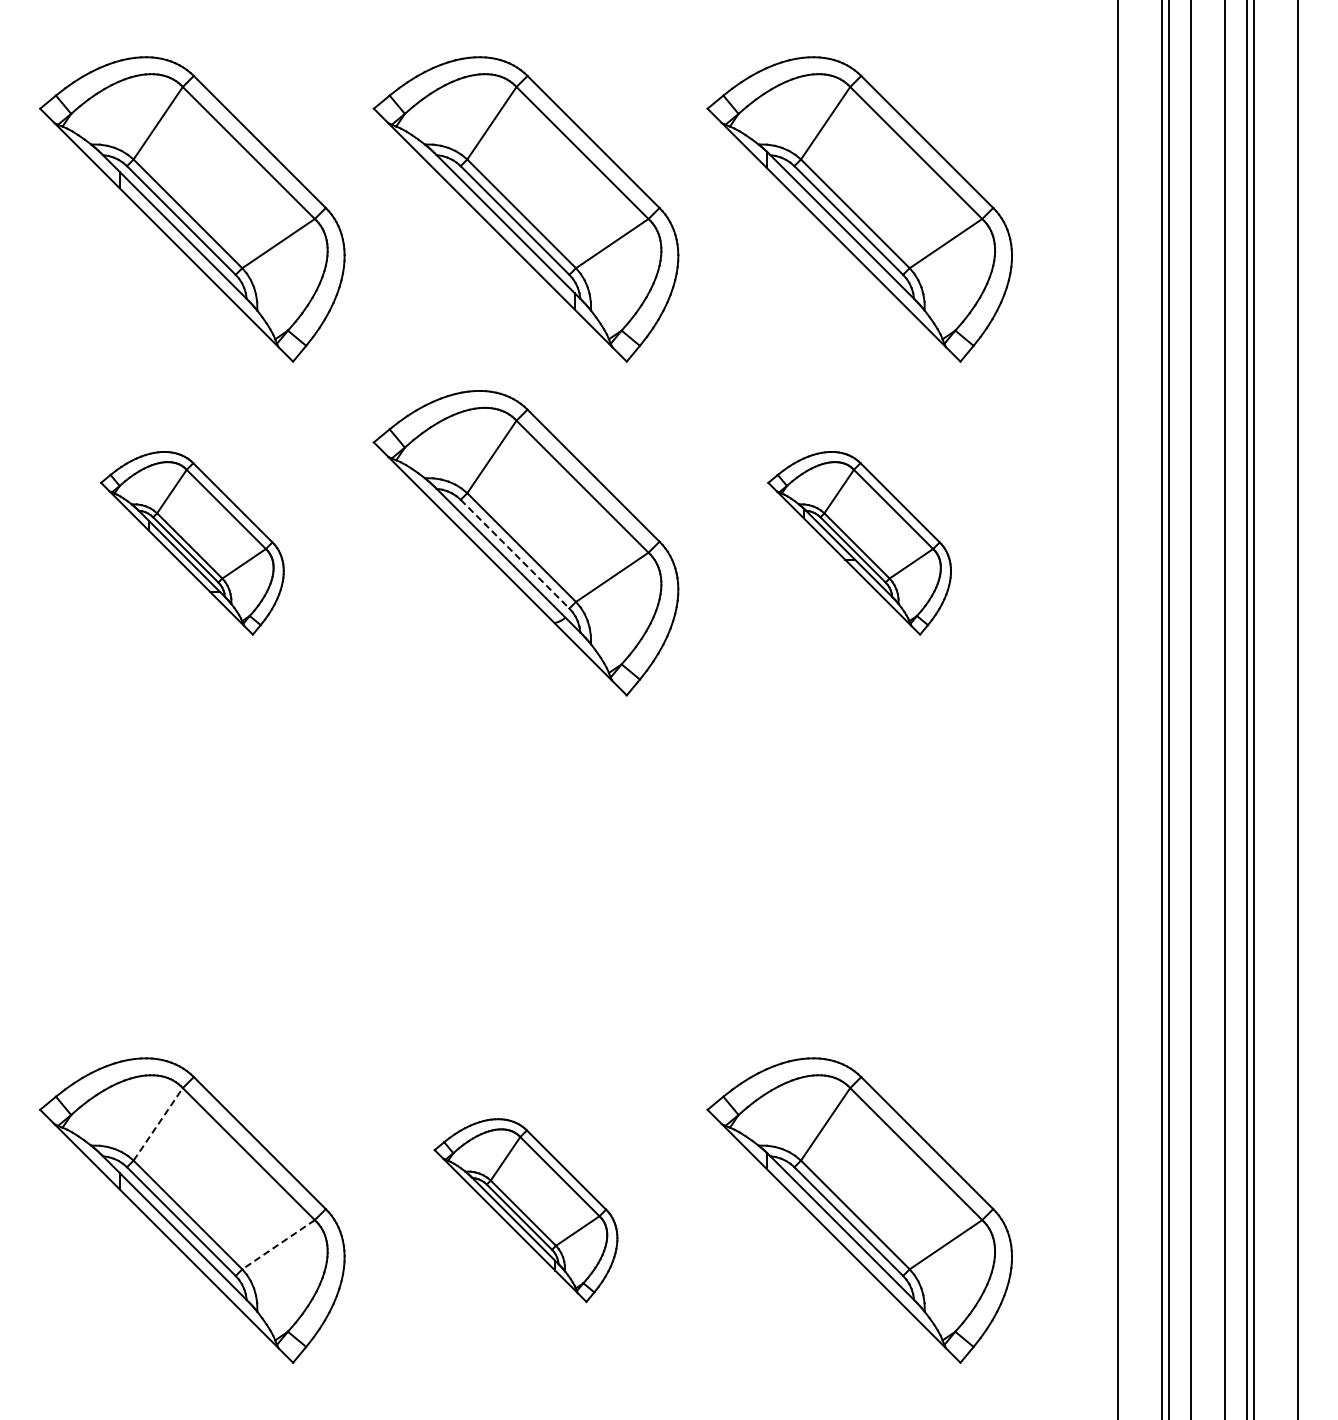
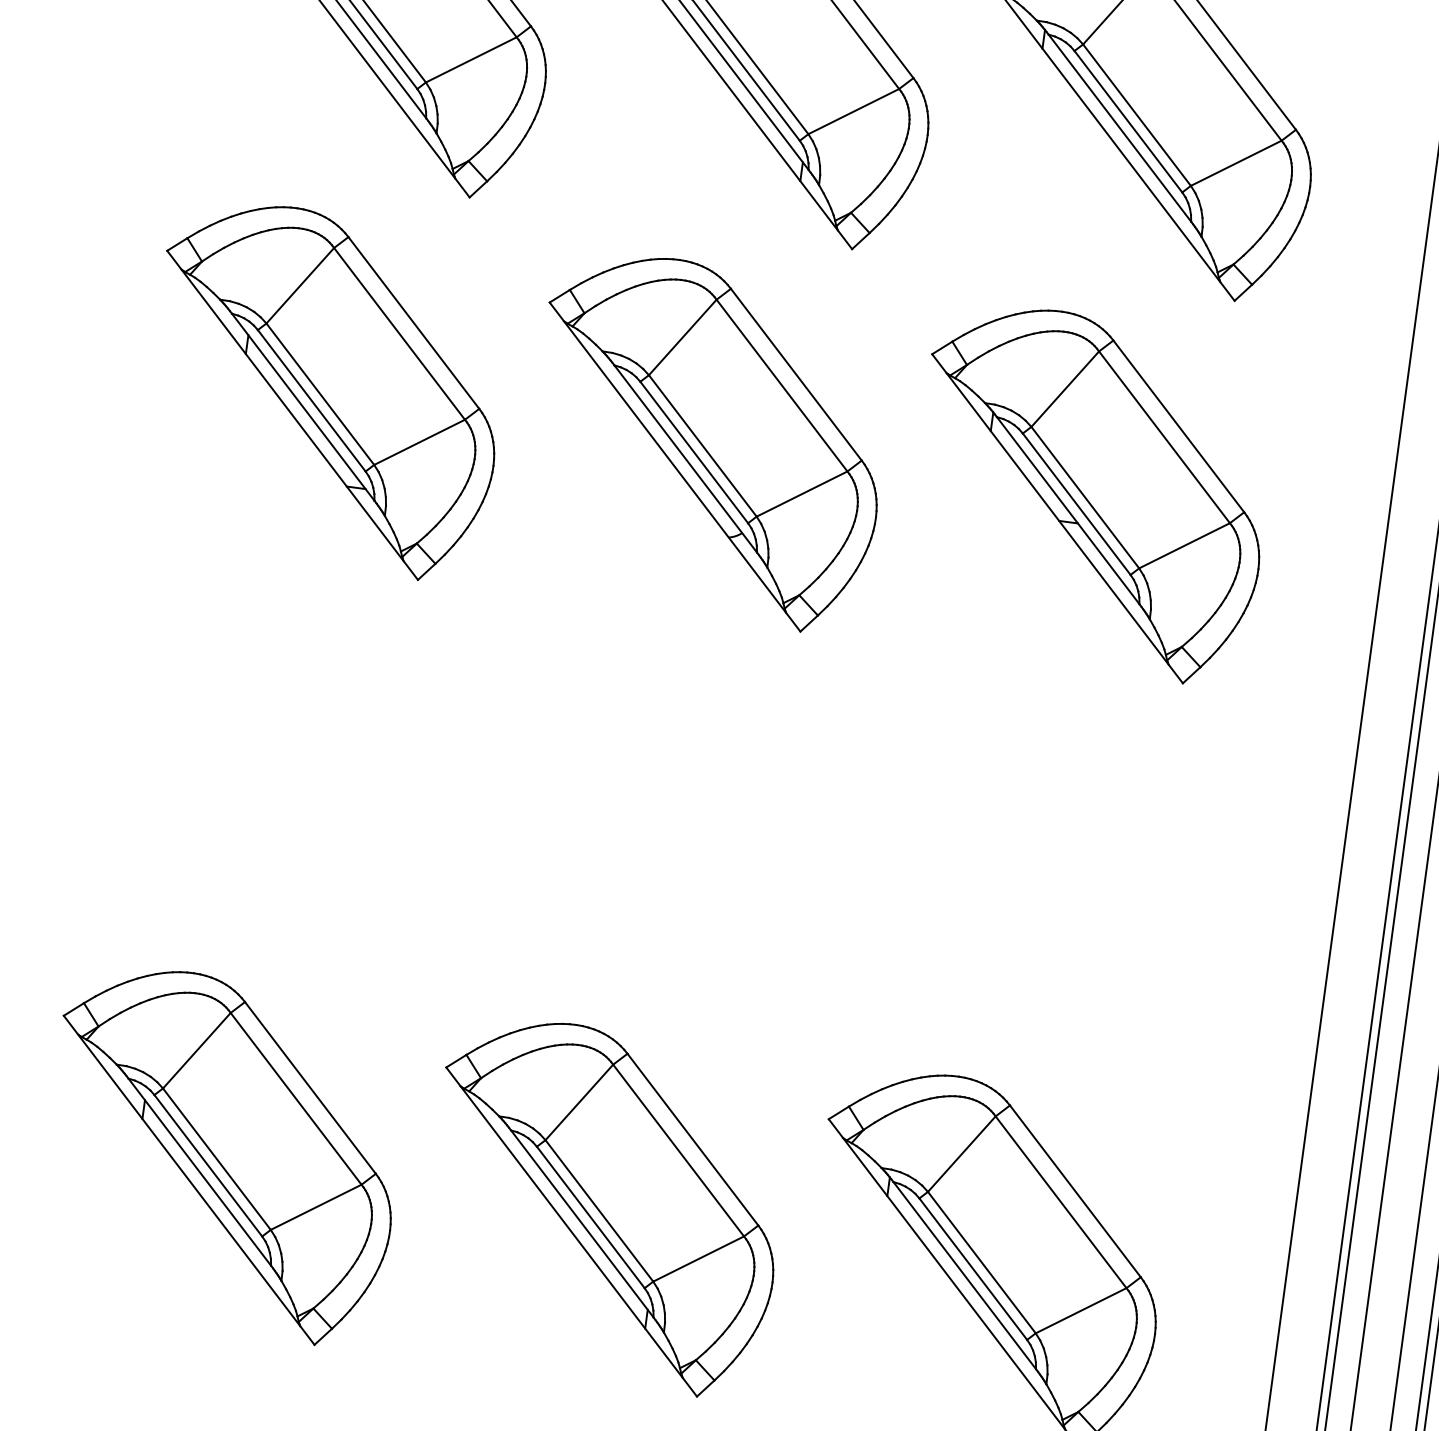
part: (192, 543) -> (326, 390), size x1.67
part: (859, 543) -> (1090, 493), size x1.67
line: (515, 554) -> (694, 452), dashed -> solid
line: (158, 1124) -> (197, 1050), dashed -> solid
part: (525, 1210) -> (604, 1206), size x1.67
line: (278, 1244) -> (316, 1207), dashed -> solid

